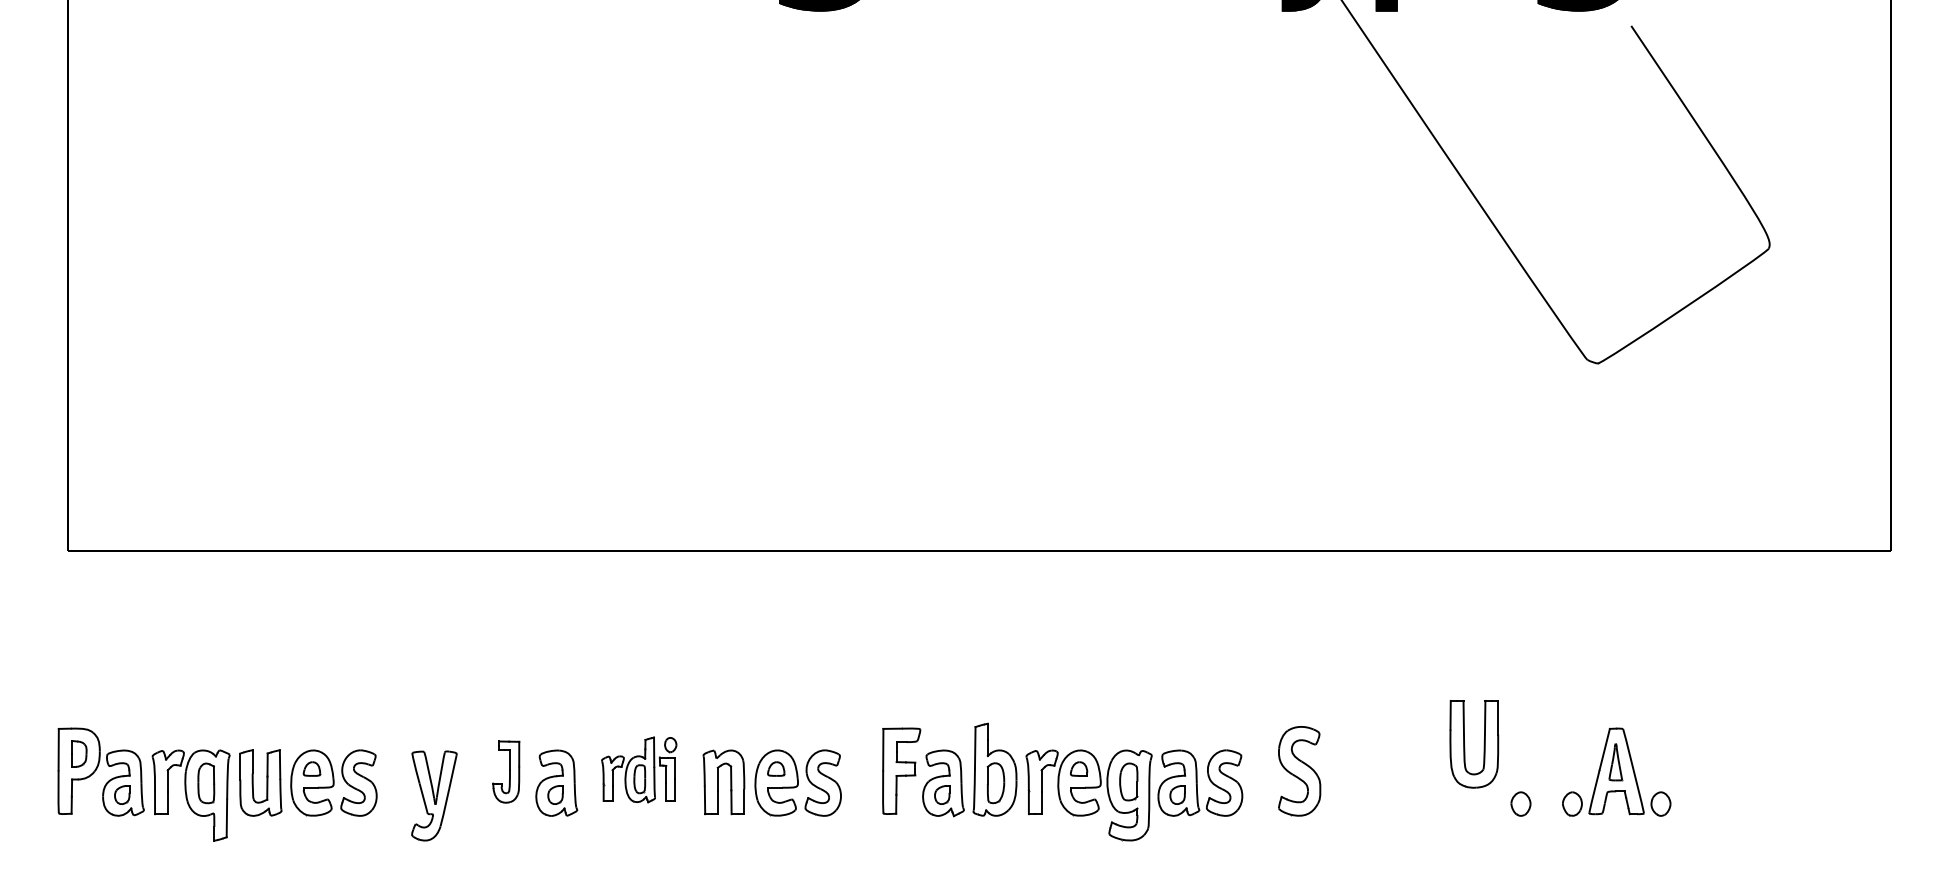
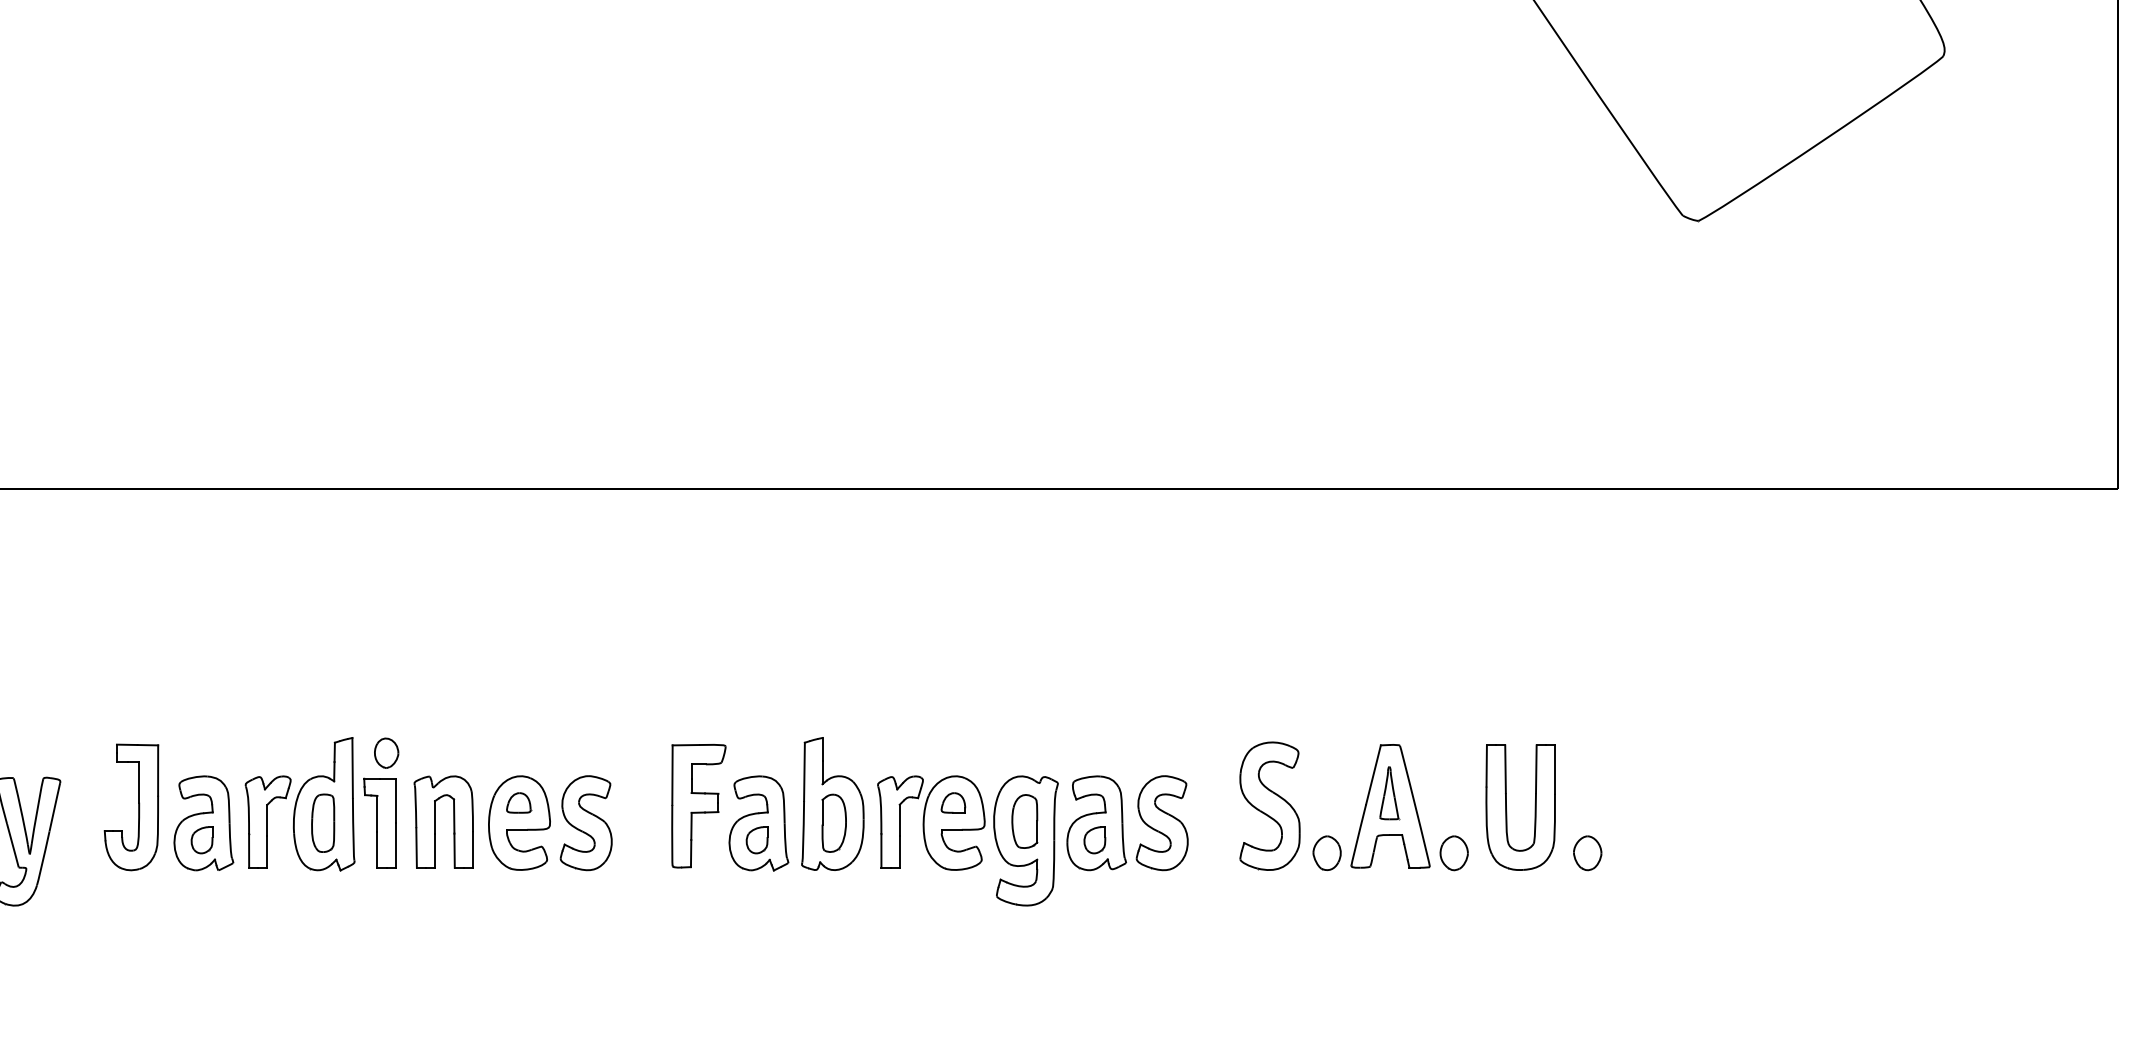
part: (1483, 744) -> (1533, 807), moved
part: (639, 769) -> (322, 803), size x1.43
part: (505, 771) -> (130, 806), size x1.43
part: (1616, 771) -> (1390, 806), moved

